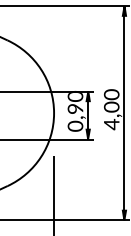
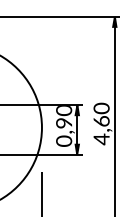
text: (110, 106) -> (100, 120), 4,00 -> 4,60

